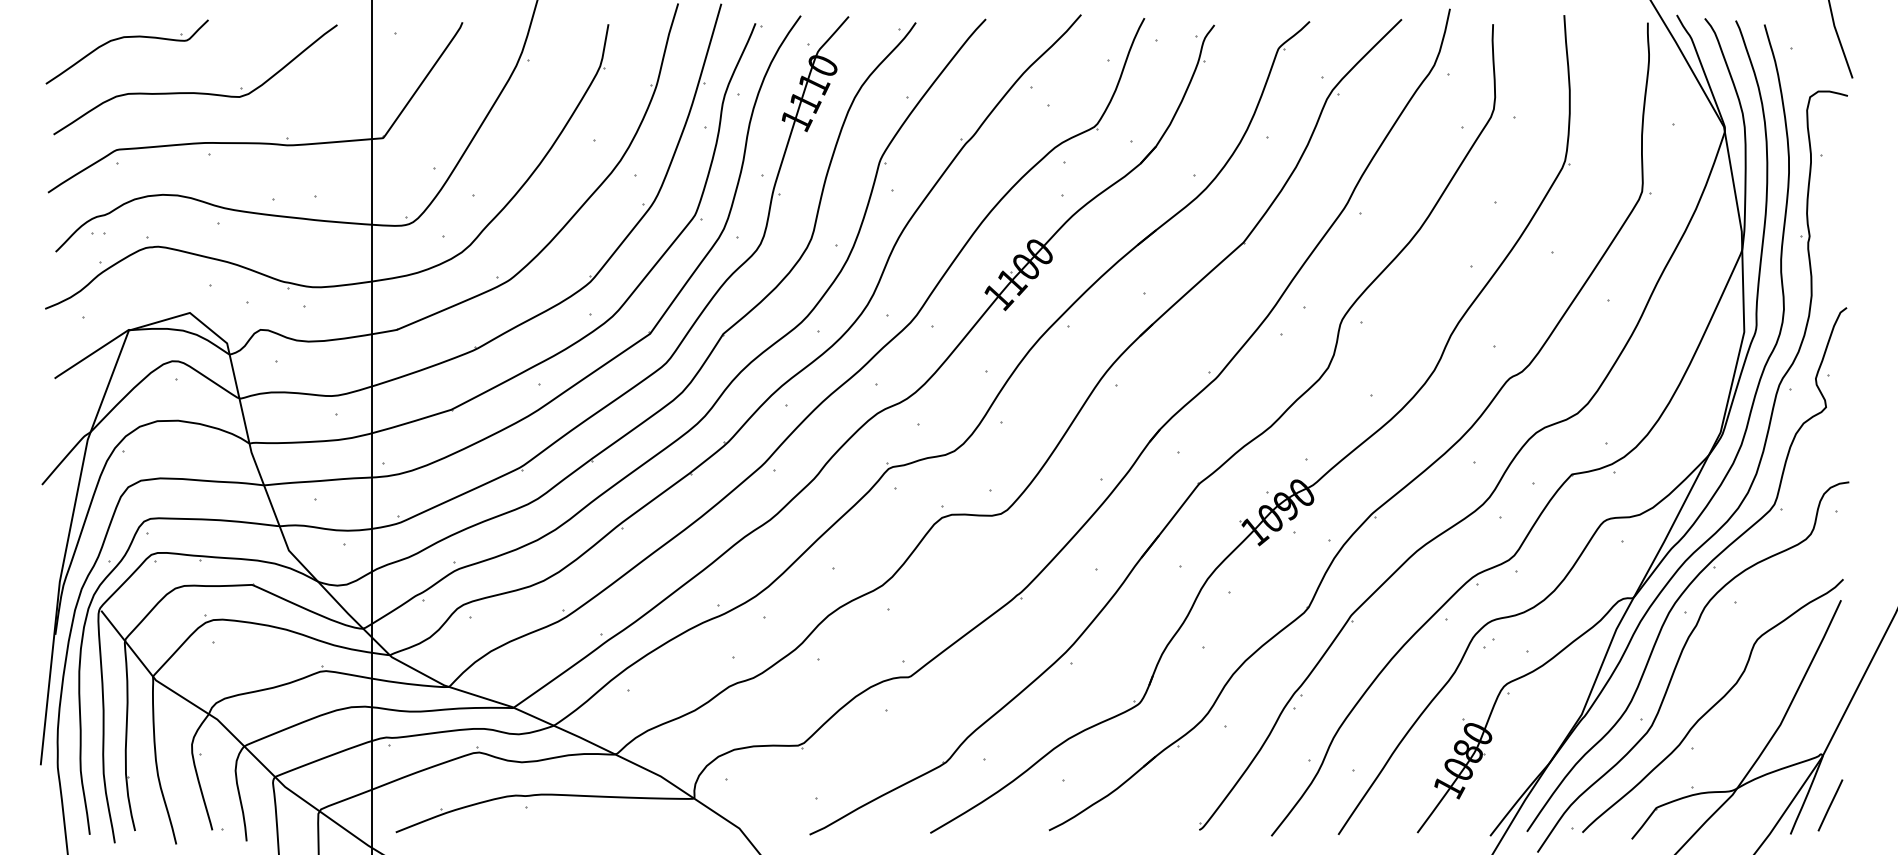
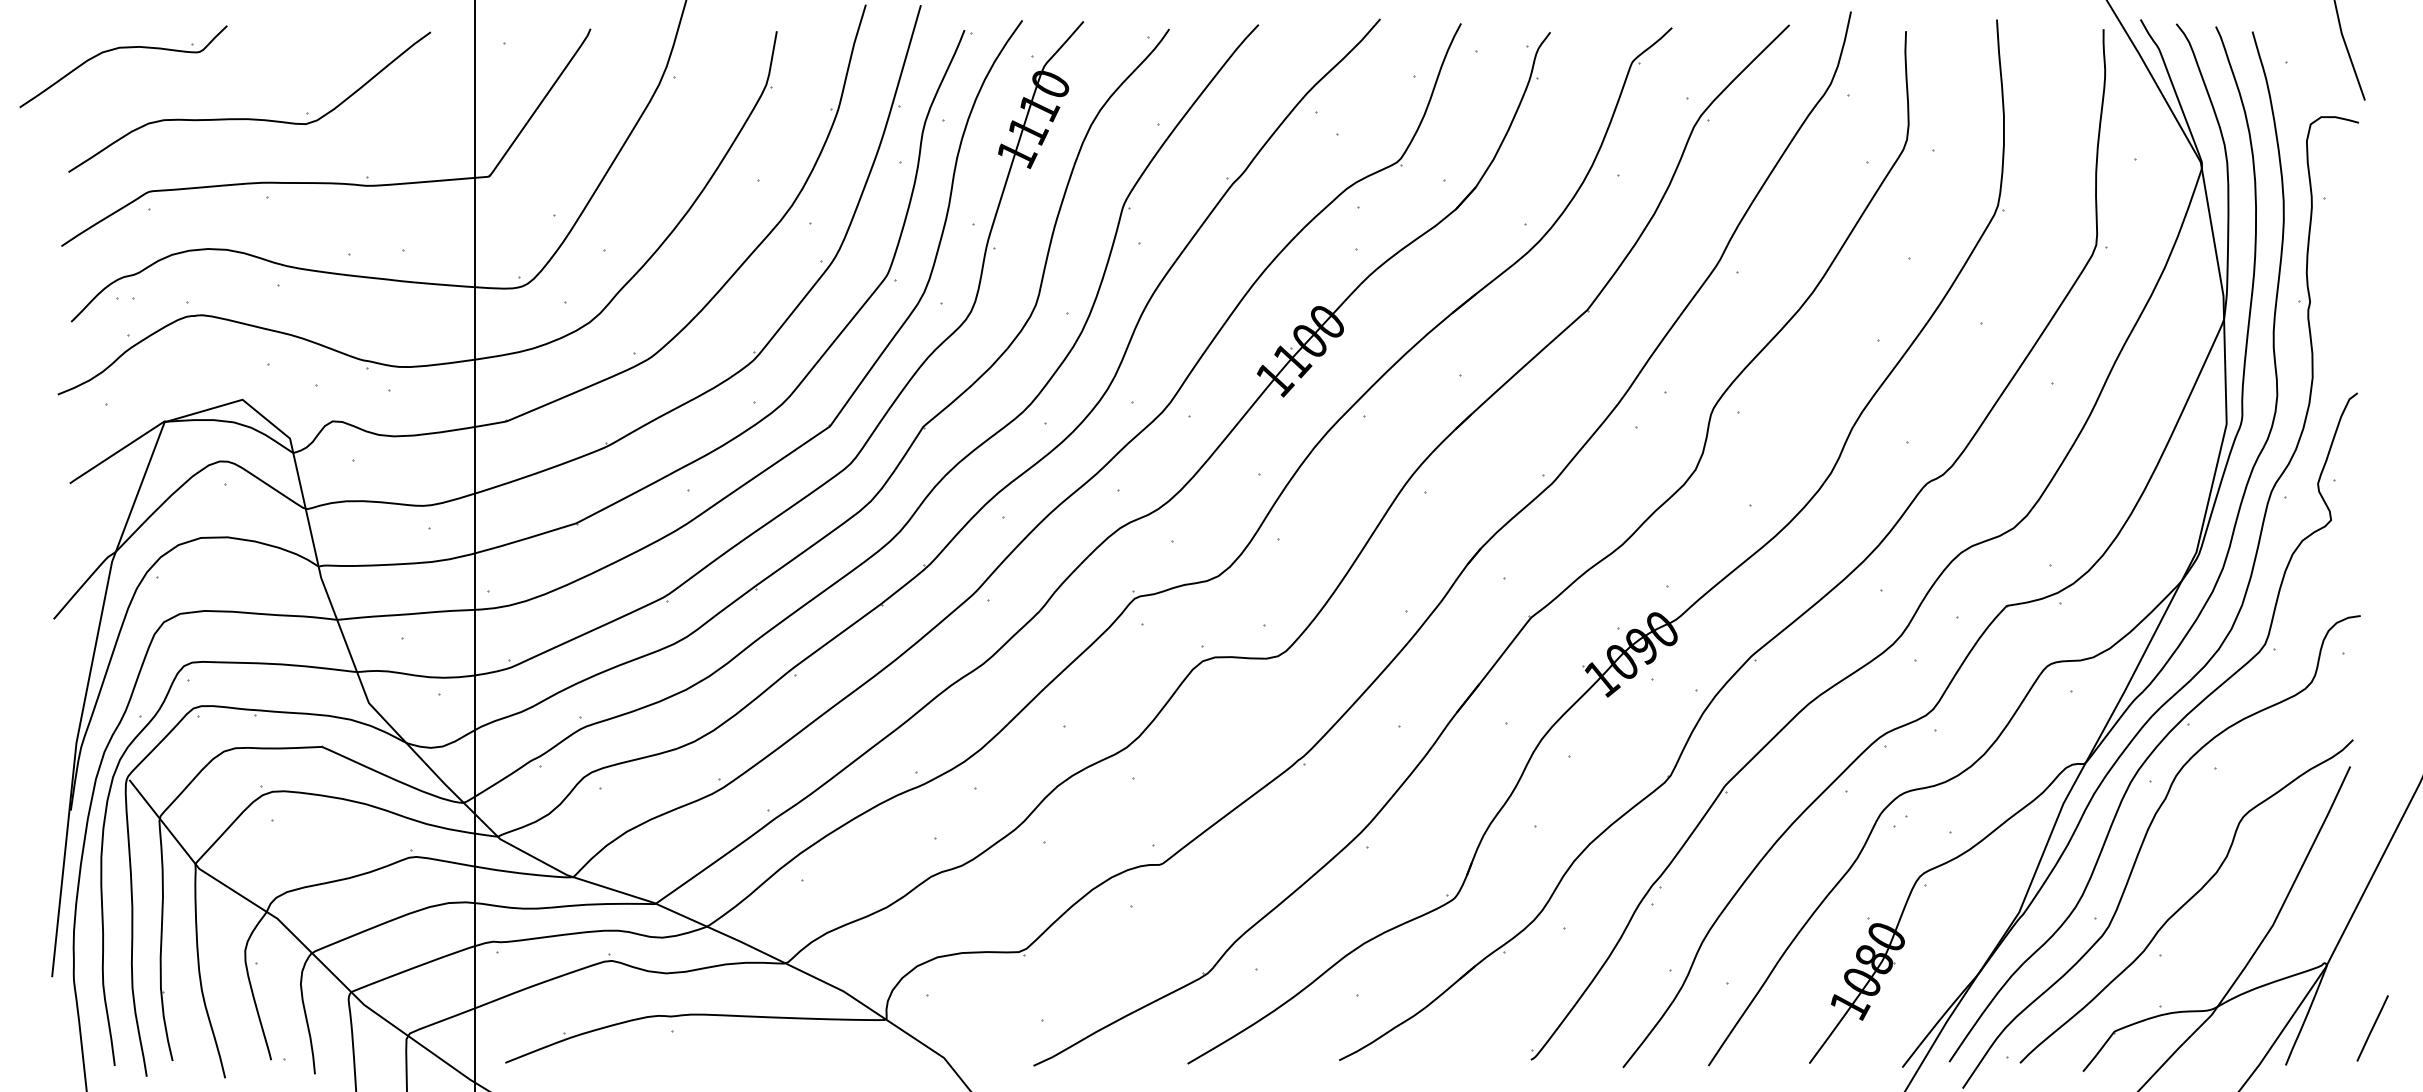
part: (127, 37) -> (123, 48), moved
line: (1830, 805) -> (2372, 1028), moved

